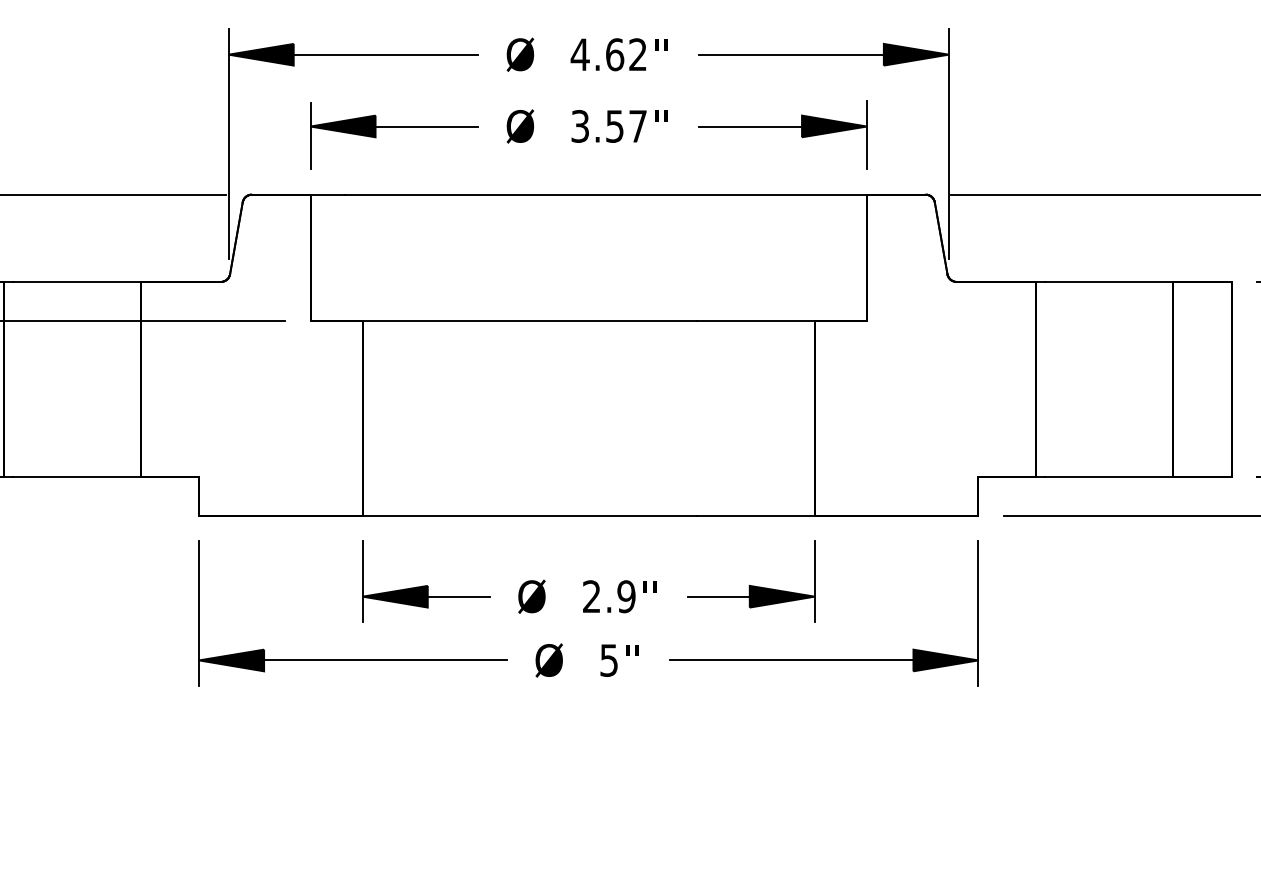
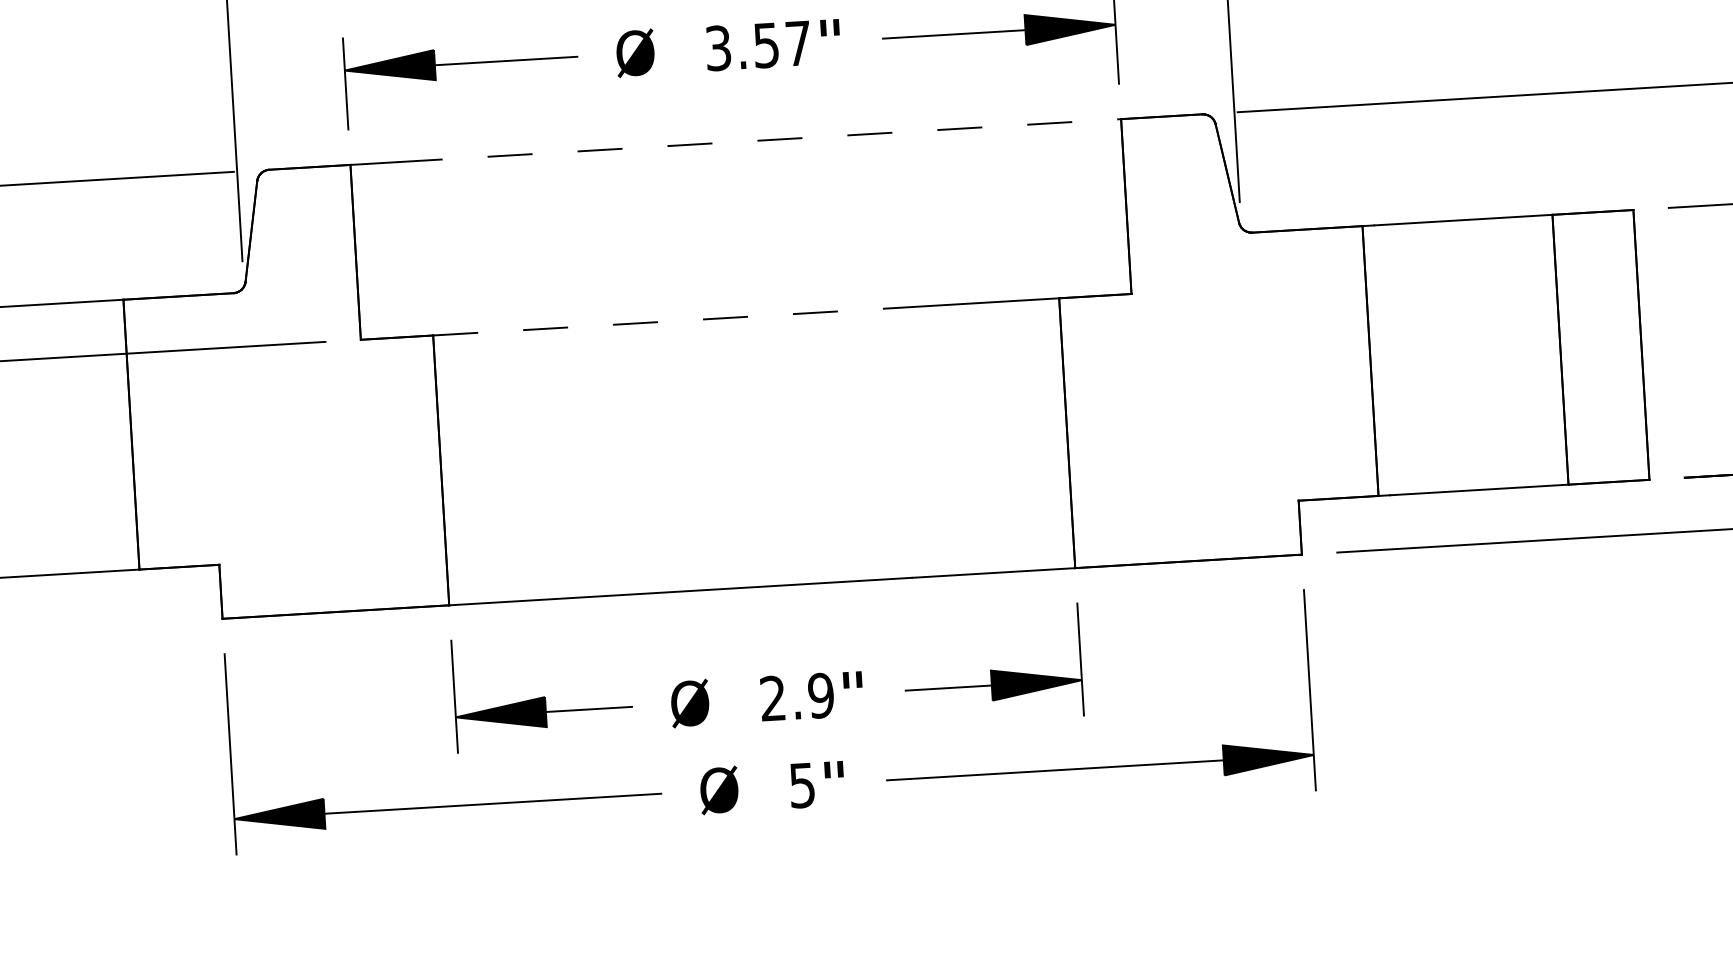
line: (606, 194) -> (760, 140), solid -> dashed
line: (530, 320) -> (665, 321), solid -> dashed

